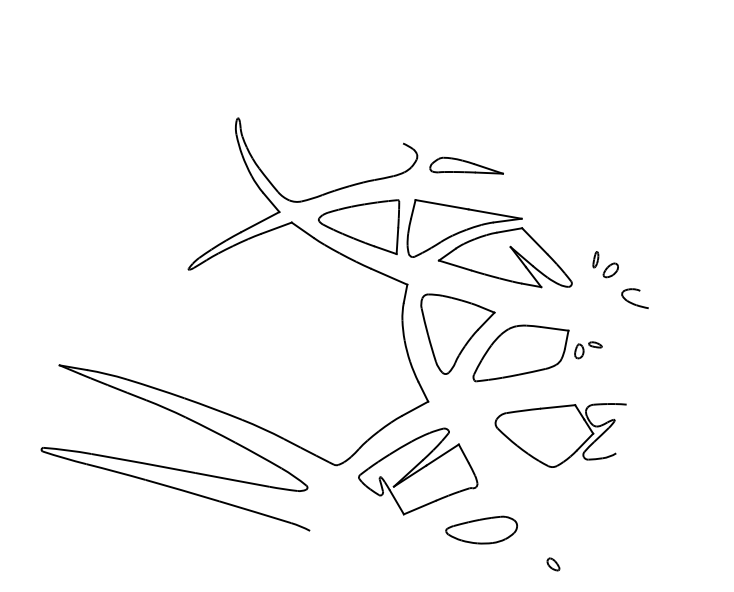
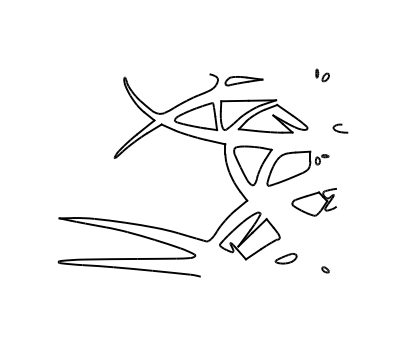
part: (605, 265) -> (322, 75), moved
part: (557, 430) -> (314, 202), size x0.7
part: (480, 527) -> (285, 258), size x0.6

